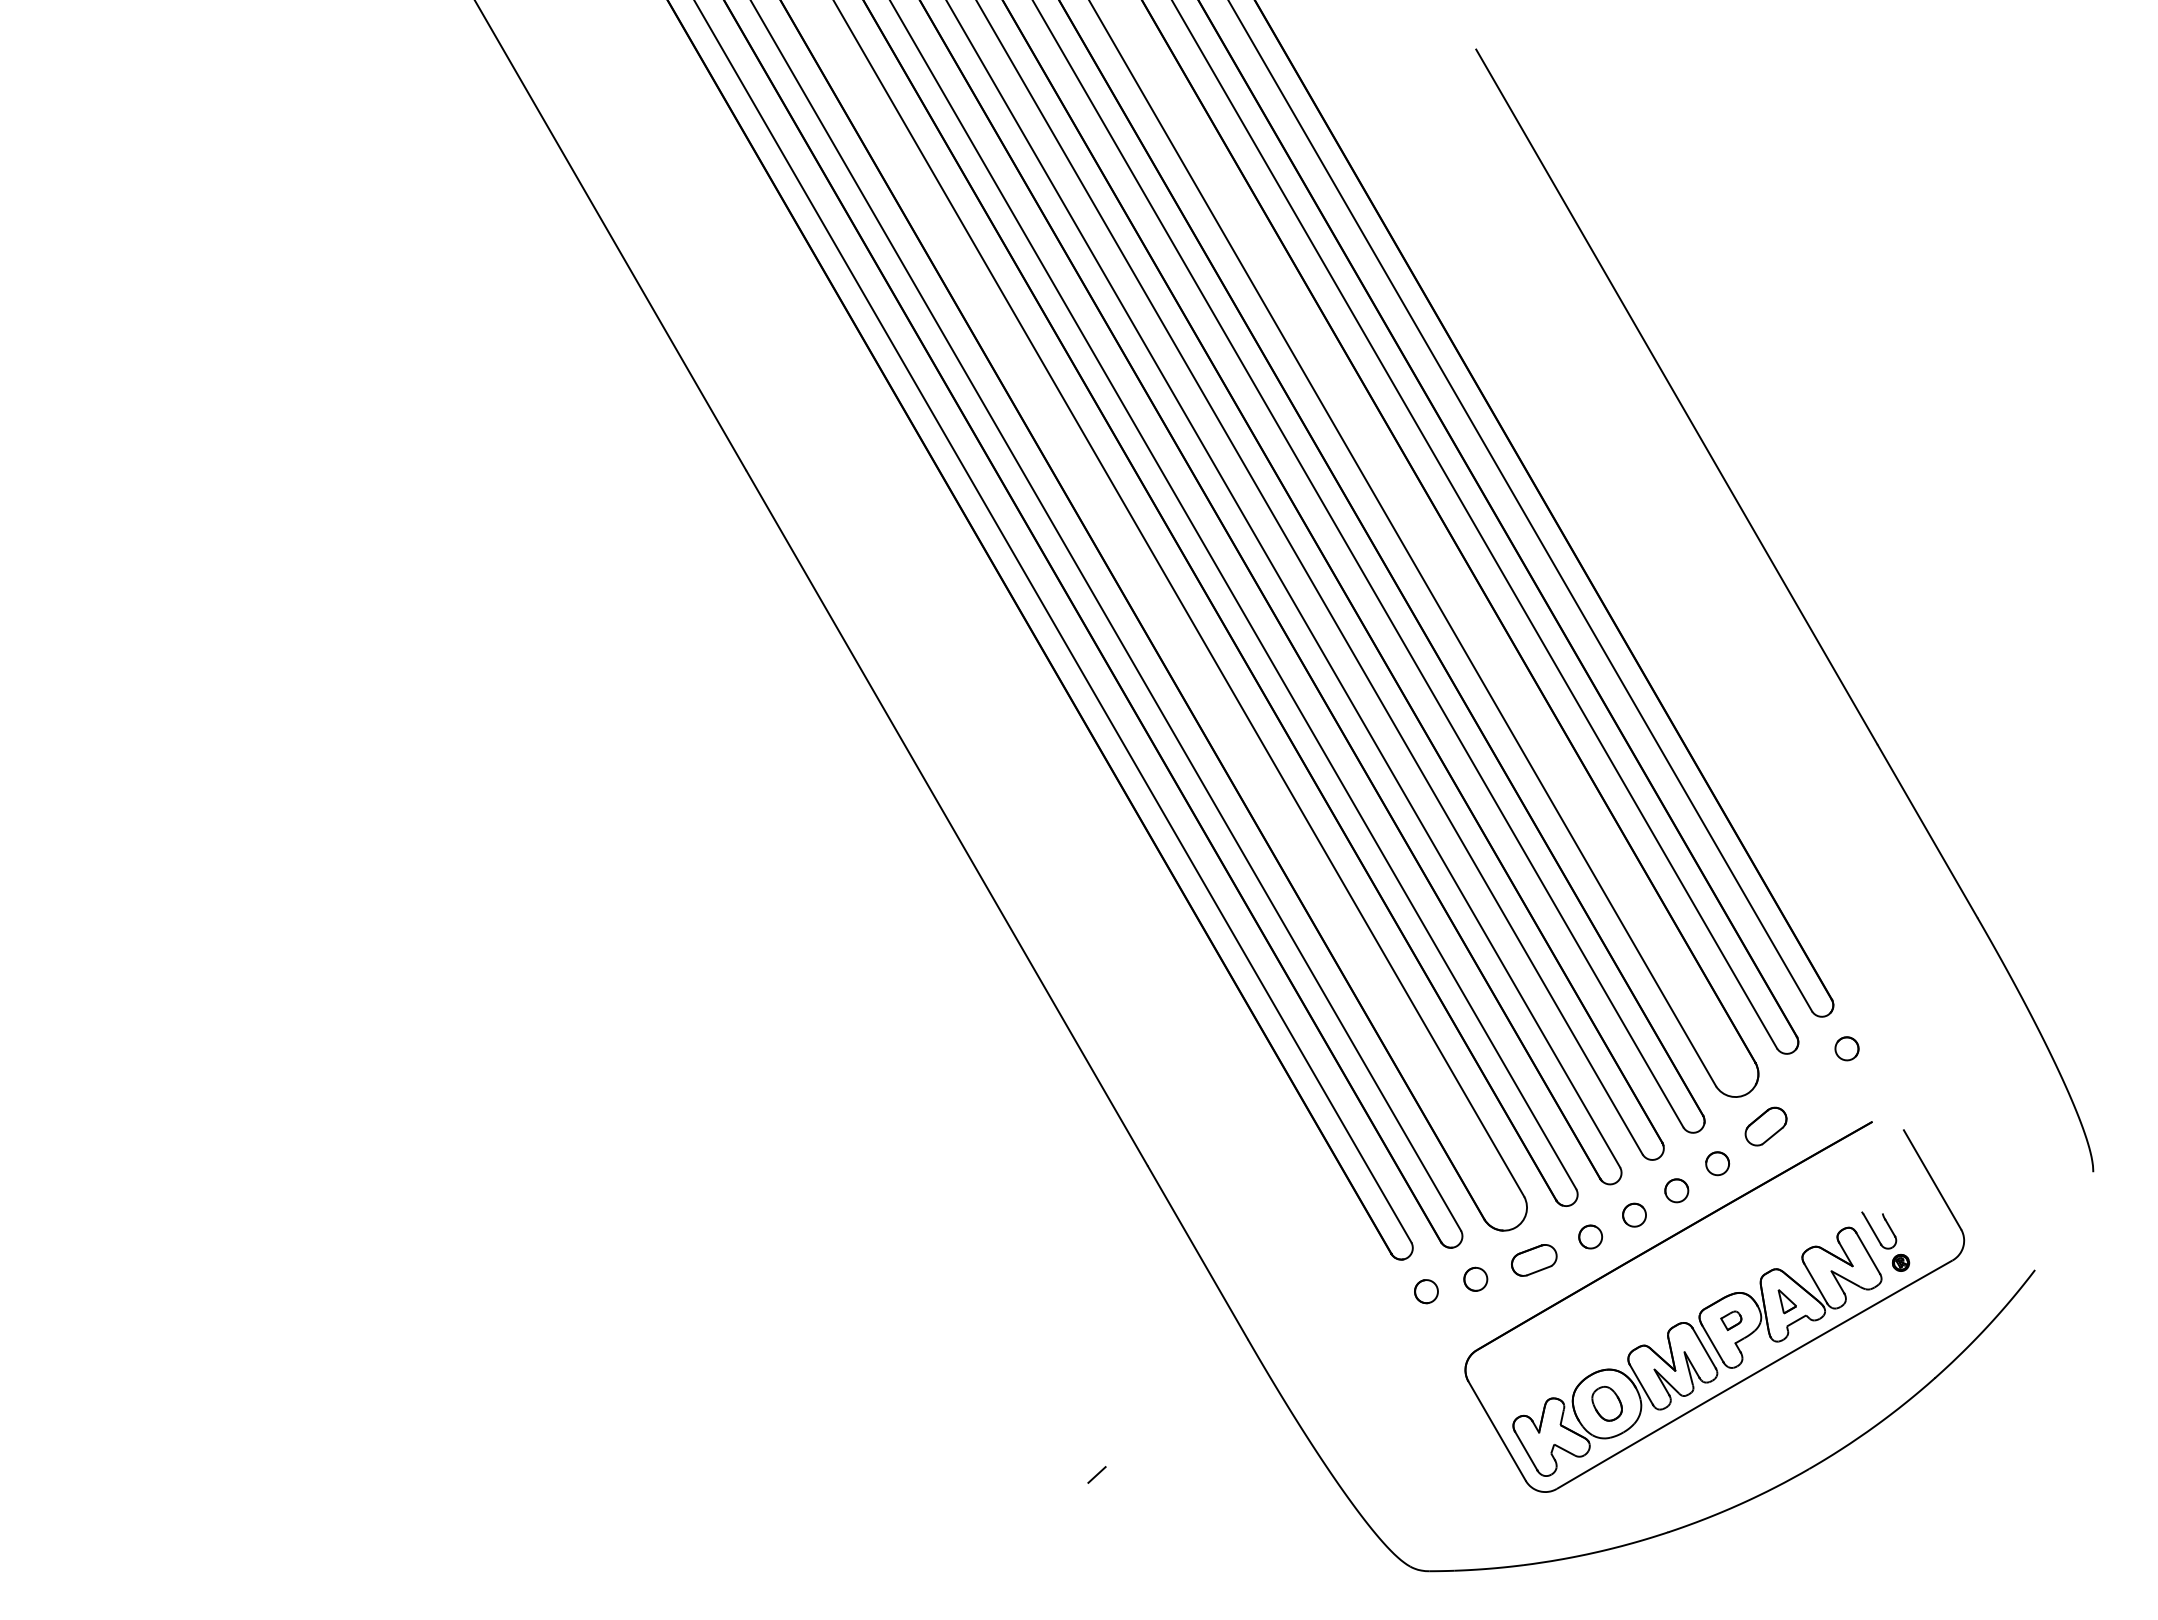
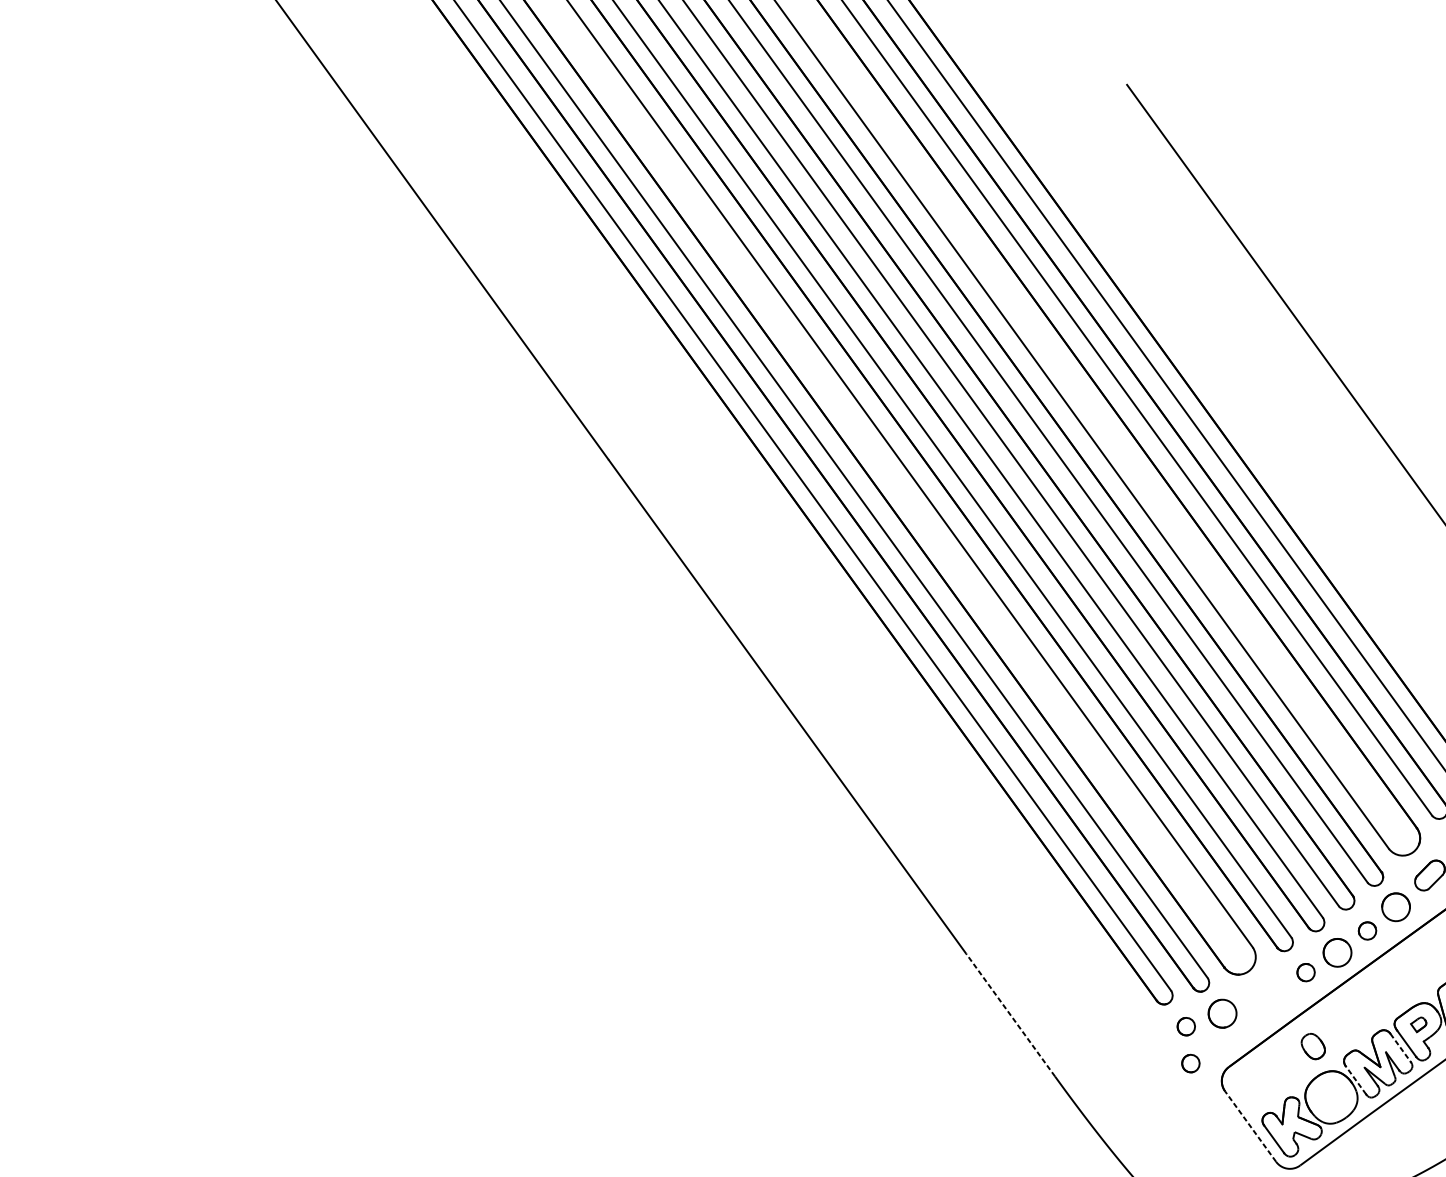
part: (1717, 1163) -> (1396, 907), size x1.6
part: (1634, 1214) -> (1337, 952), size x1.6
line: (1197, 1252) -> (1010, 1014), solid -> dashed
part: (1534, 1260) -> (1265, 994), removed
part: (1475, 1278) -> (1222, 1012), size x1.6
part: (1427, 1340) -> (1190, 1063), added
line: (1704, 1348) -> (1400, 1047), solid -> dashed
line: (1641, 1384) -> (1355, 1080), solid -> dashed
part: (1606, 1403) -> (1312, 1046), moved
line: (1496, 1430) -> (1250, 1126), solid -> dashed

